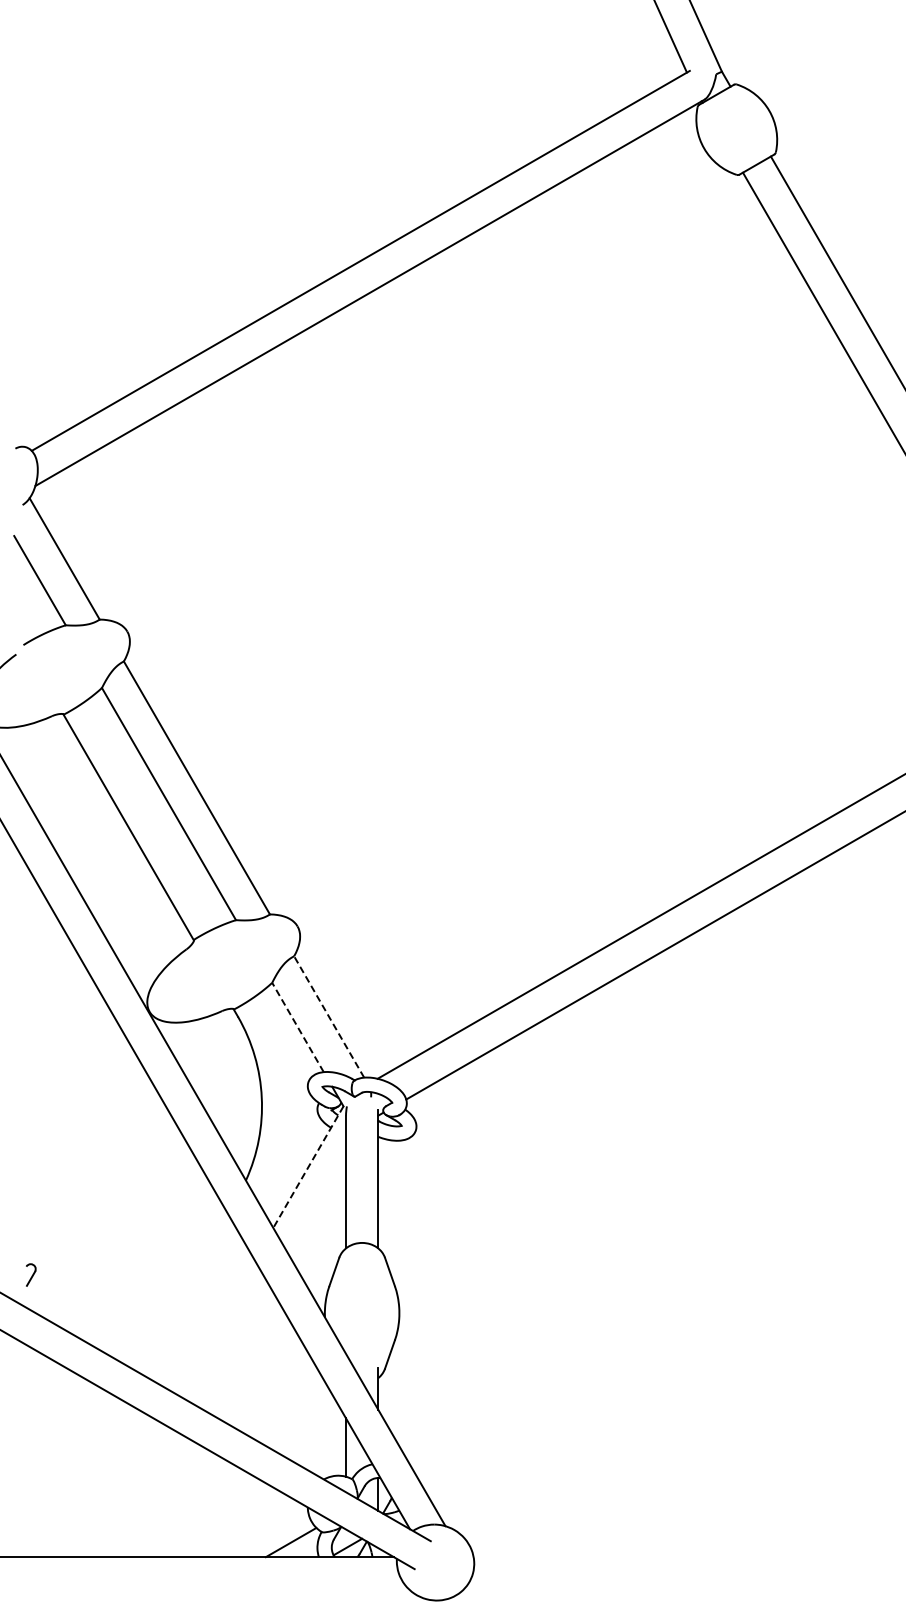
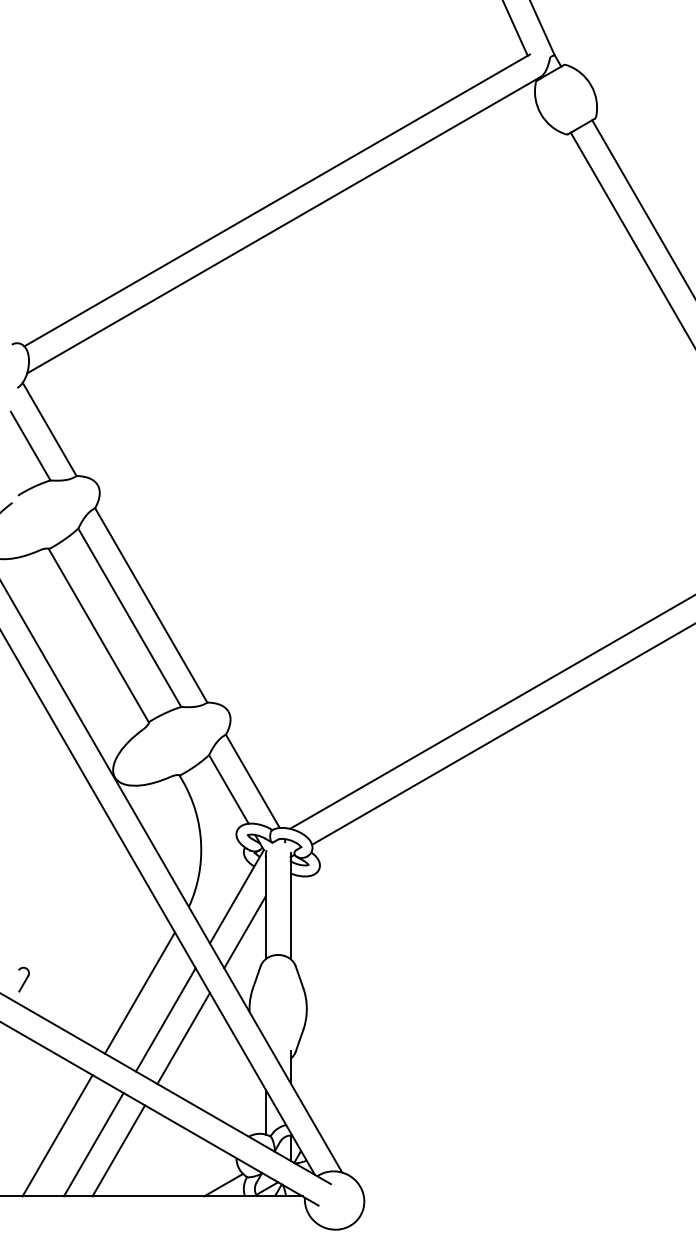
line: (328, 1016) -> (252, 780), dashed -> solid
line: (297, 1027) -> (228, 789), dashed -> solid
line: (308, 1167) -> (236, 897), dashed -> solid
line: (318, 1213) -> (244, 932), added
part: (30, 1274) -> (23, 979), size x1.43
line: (181, 1292) -> (139, 993), added
line: (215, 1327) -> (165, 1019), added
line: (238, 1351) -> (183, 1038), added
line: (74, 1478) -> (57, 1135), added
line: (121, 1489) -> (93, 1144), added
line: (154, 1497) -> (118, 1150), added

